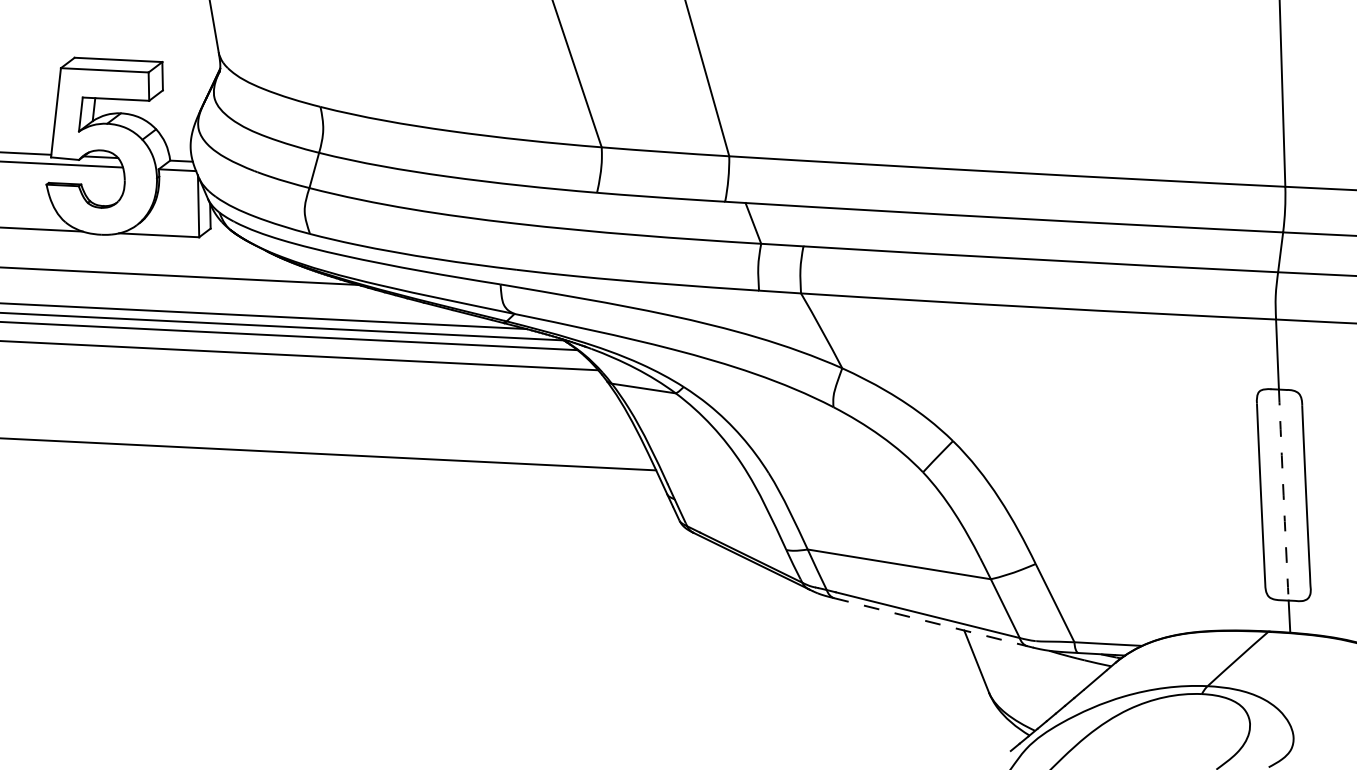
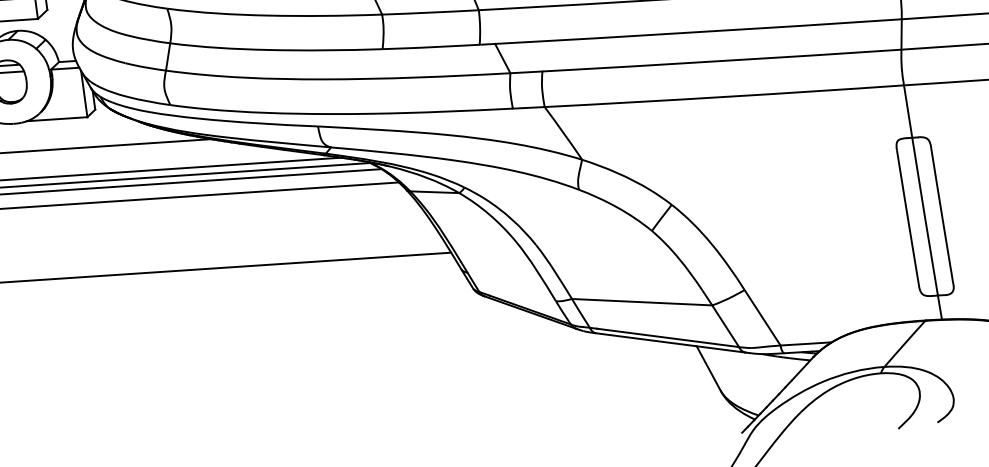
arc: (1283, 495) -> (924, 217), dashed -> solid
line: (930, 622) -> (670, 343), dashed -> solid

